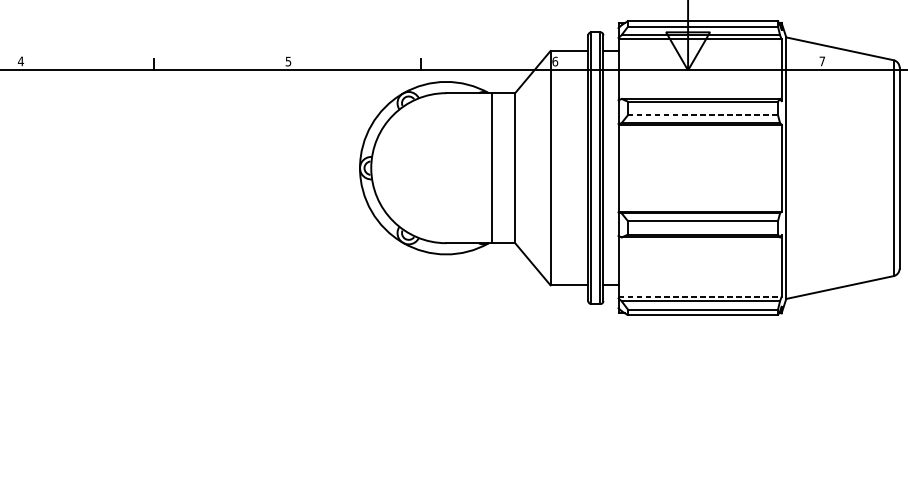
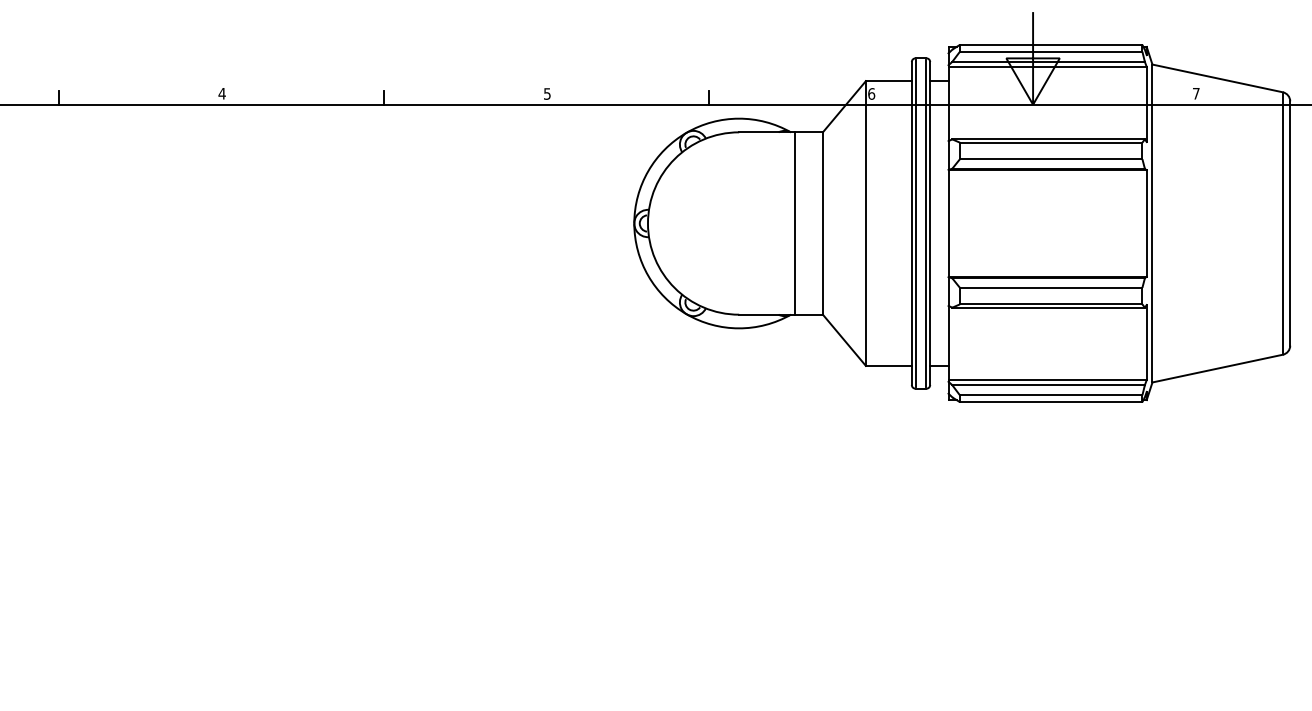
line: (702, 115) -> (1050, 159), dashed -> solid
line: (700, 297) -> (1048, 380), dashed -> solid

